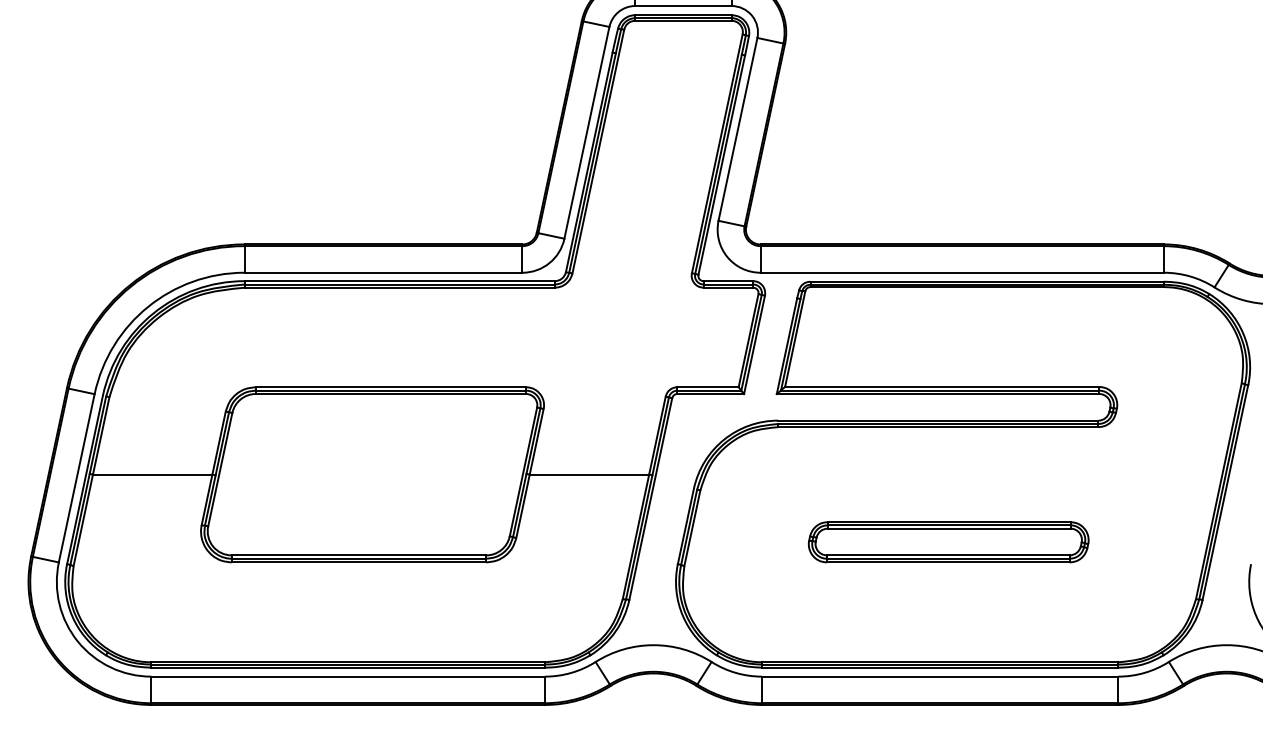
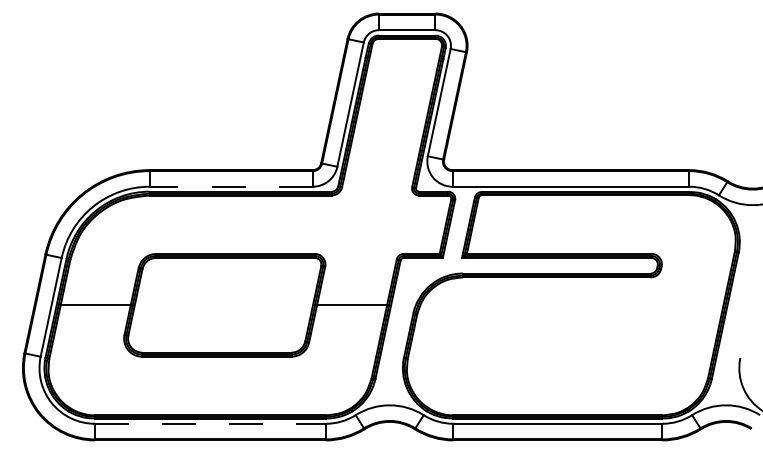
line: (383, 272) -> (231, 186), solid -> dashed
part: (947, 541) -> (562, 344), removed
line: (348, 676) -> (210, 423), solid -> dashed

